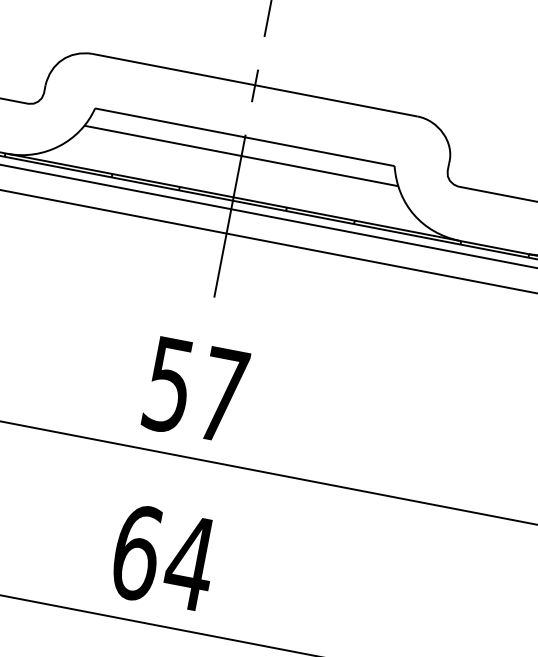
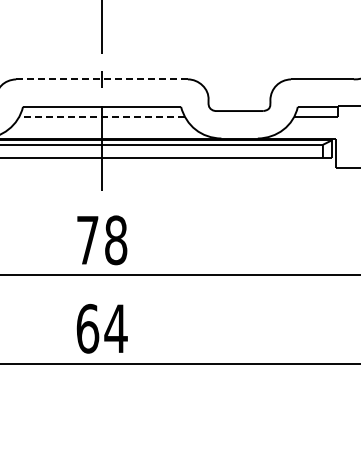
line: (255, 85) -> (102, 79), solid -> dashed
line: (242, 155) -> (102, 116), solid -> dashed
text: (196, 390) -> (102, 240), 57 -> 78

